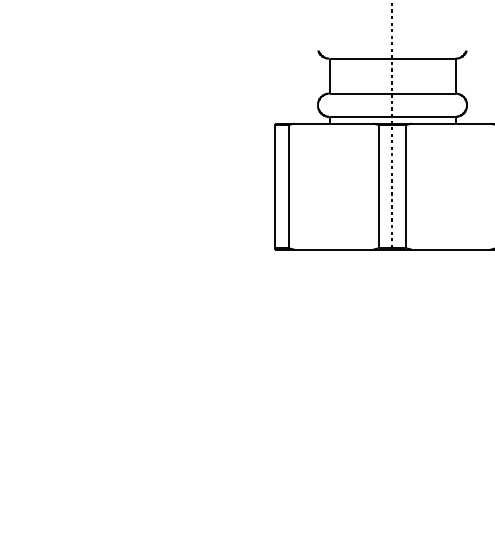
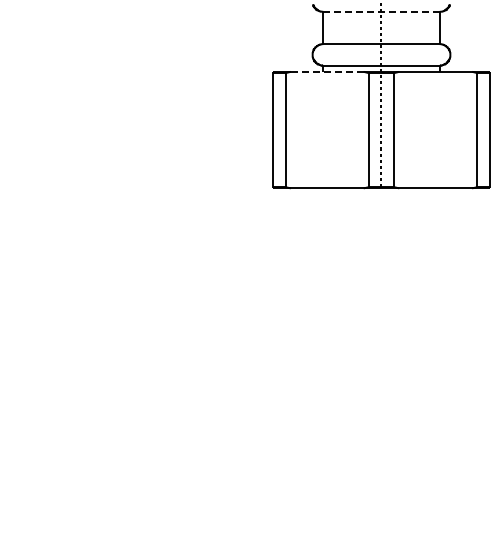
line: (393, 58) -> (382, 11), solid -> dashed
line: (334, 123) -> (327, 71), solid -> dashed

